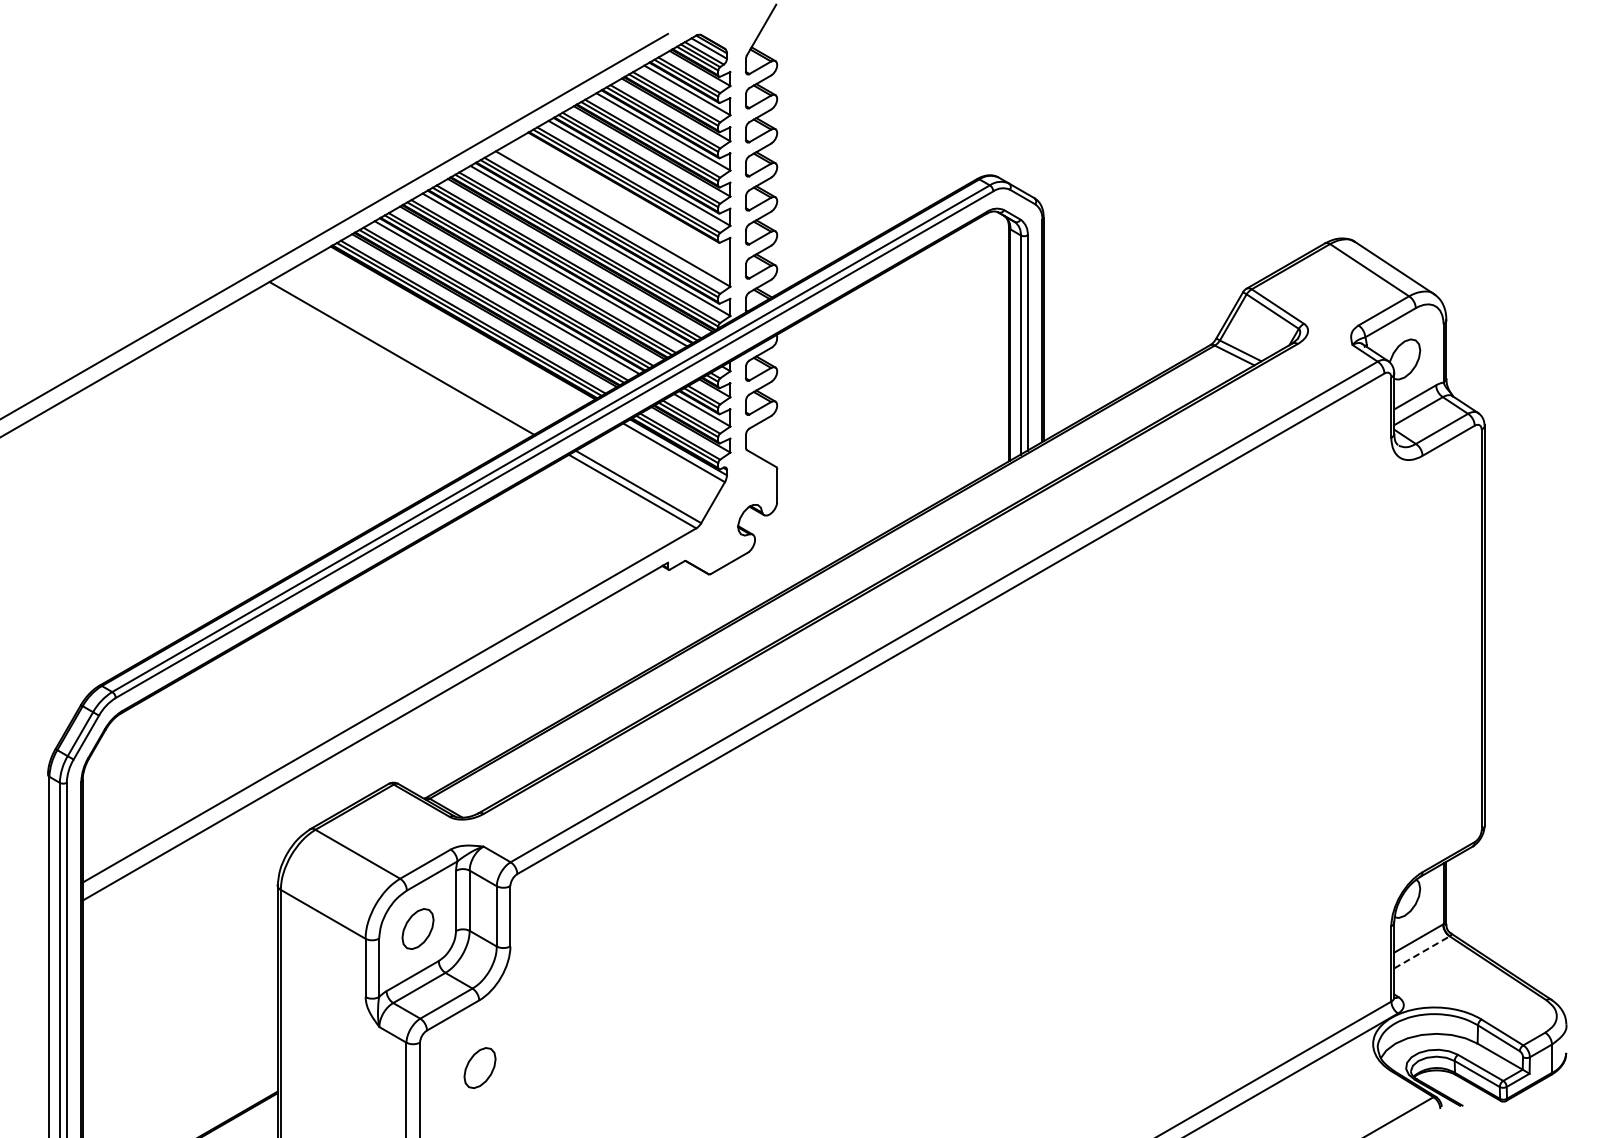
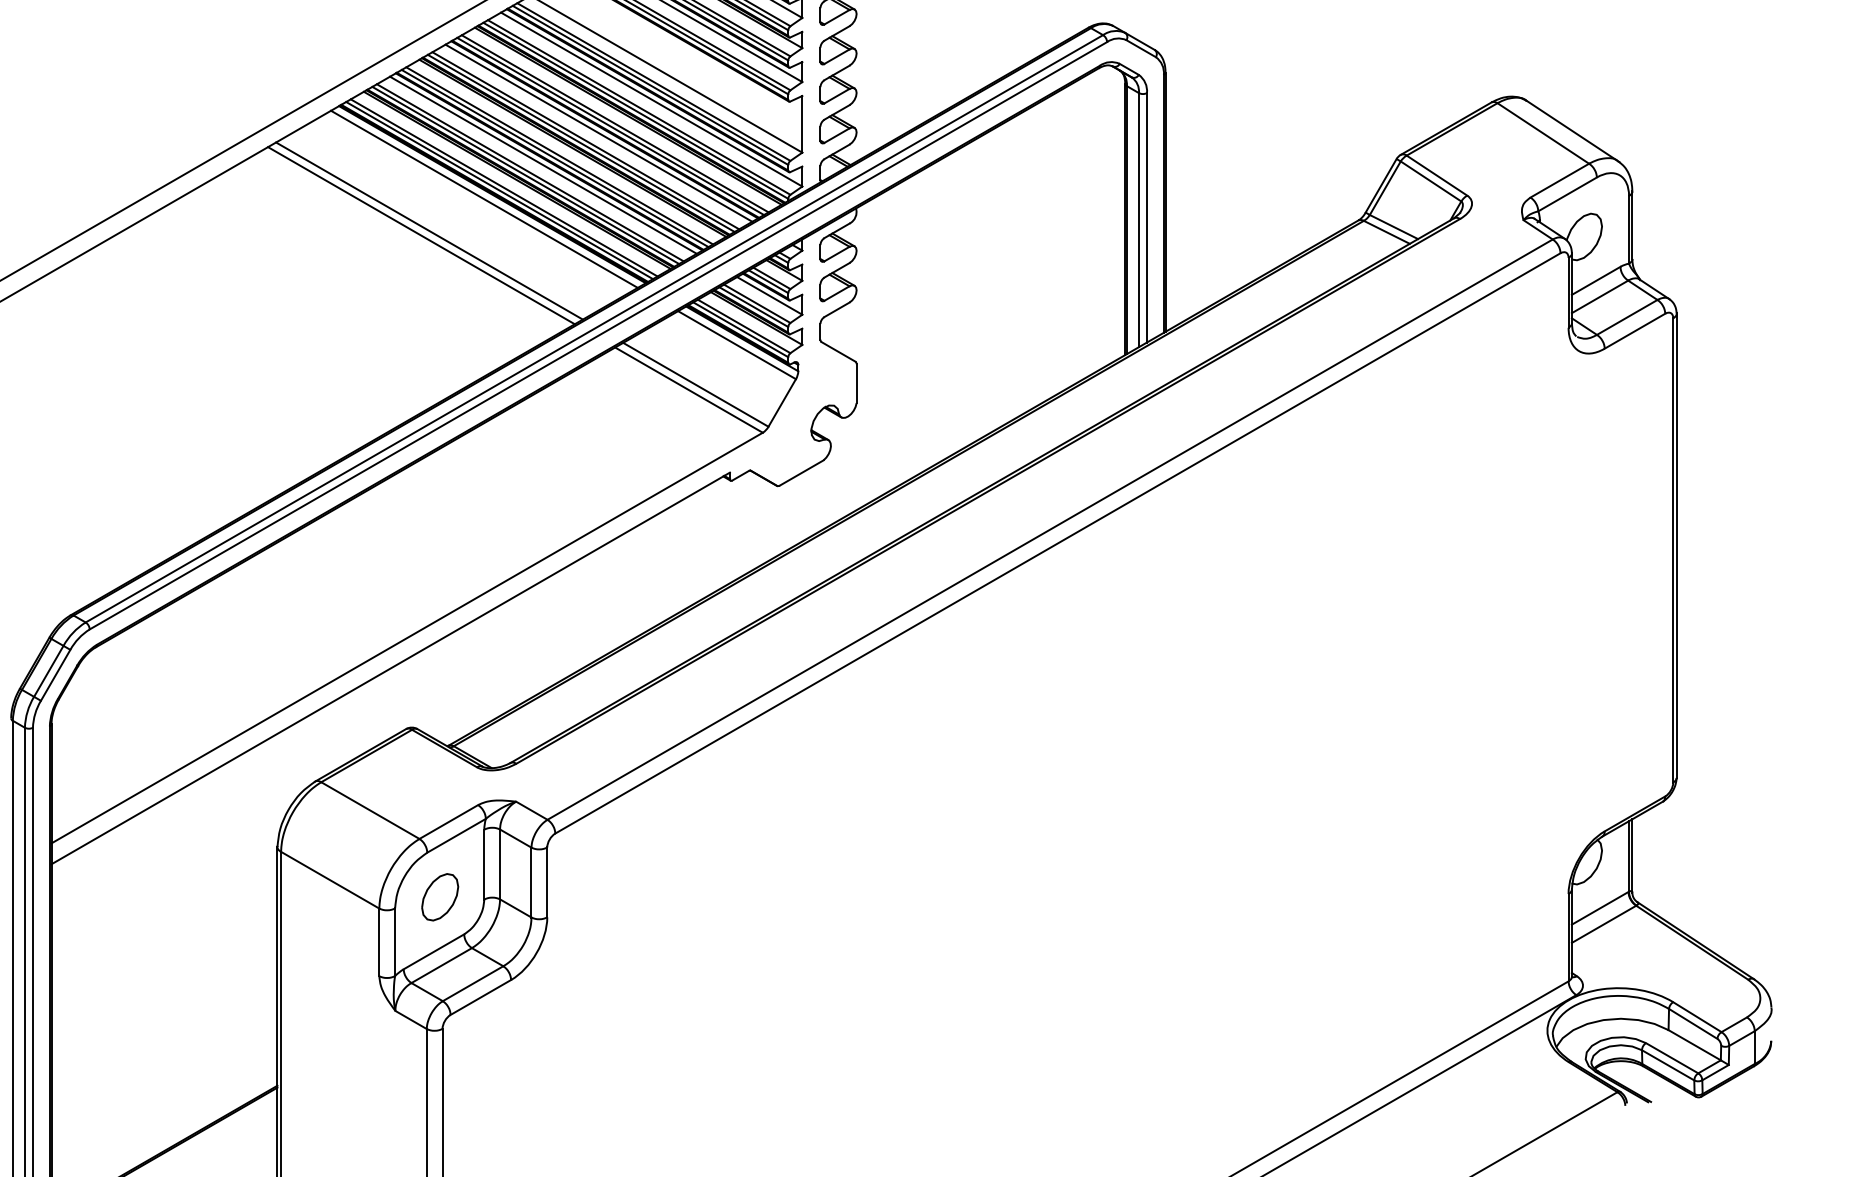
line: (455, 326) -> (483, 198), added
line: (408, 353) -> (429, 230), added
line: (1422, 952) -> (1604, 924), dashed -> solid
part: (479, 1067) -> (511, 1057), removed

